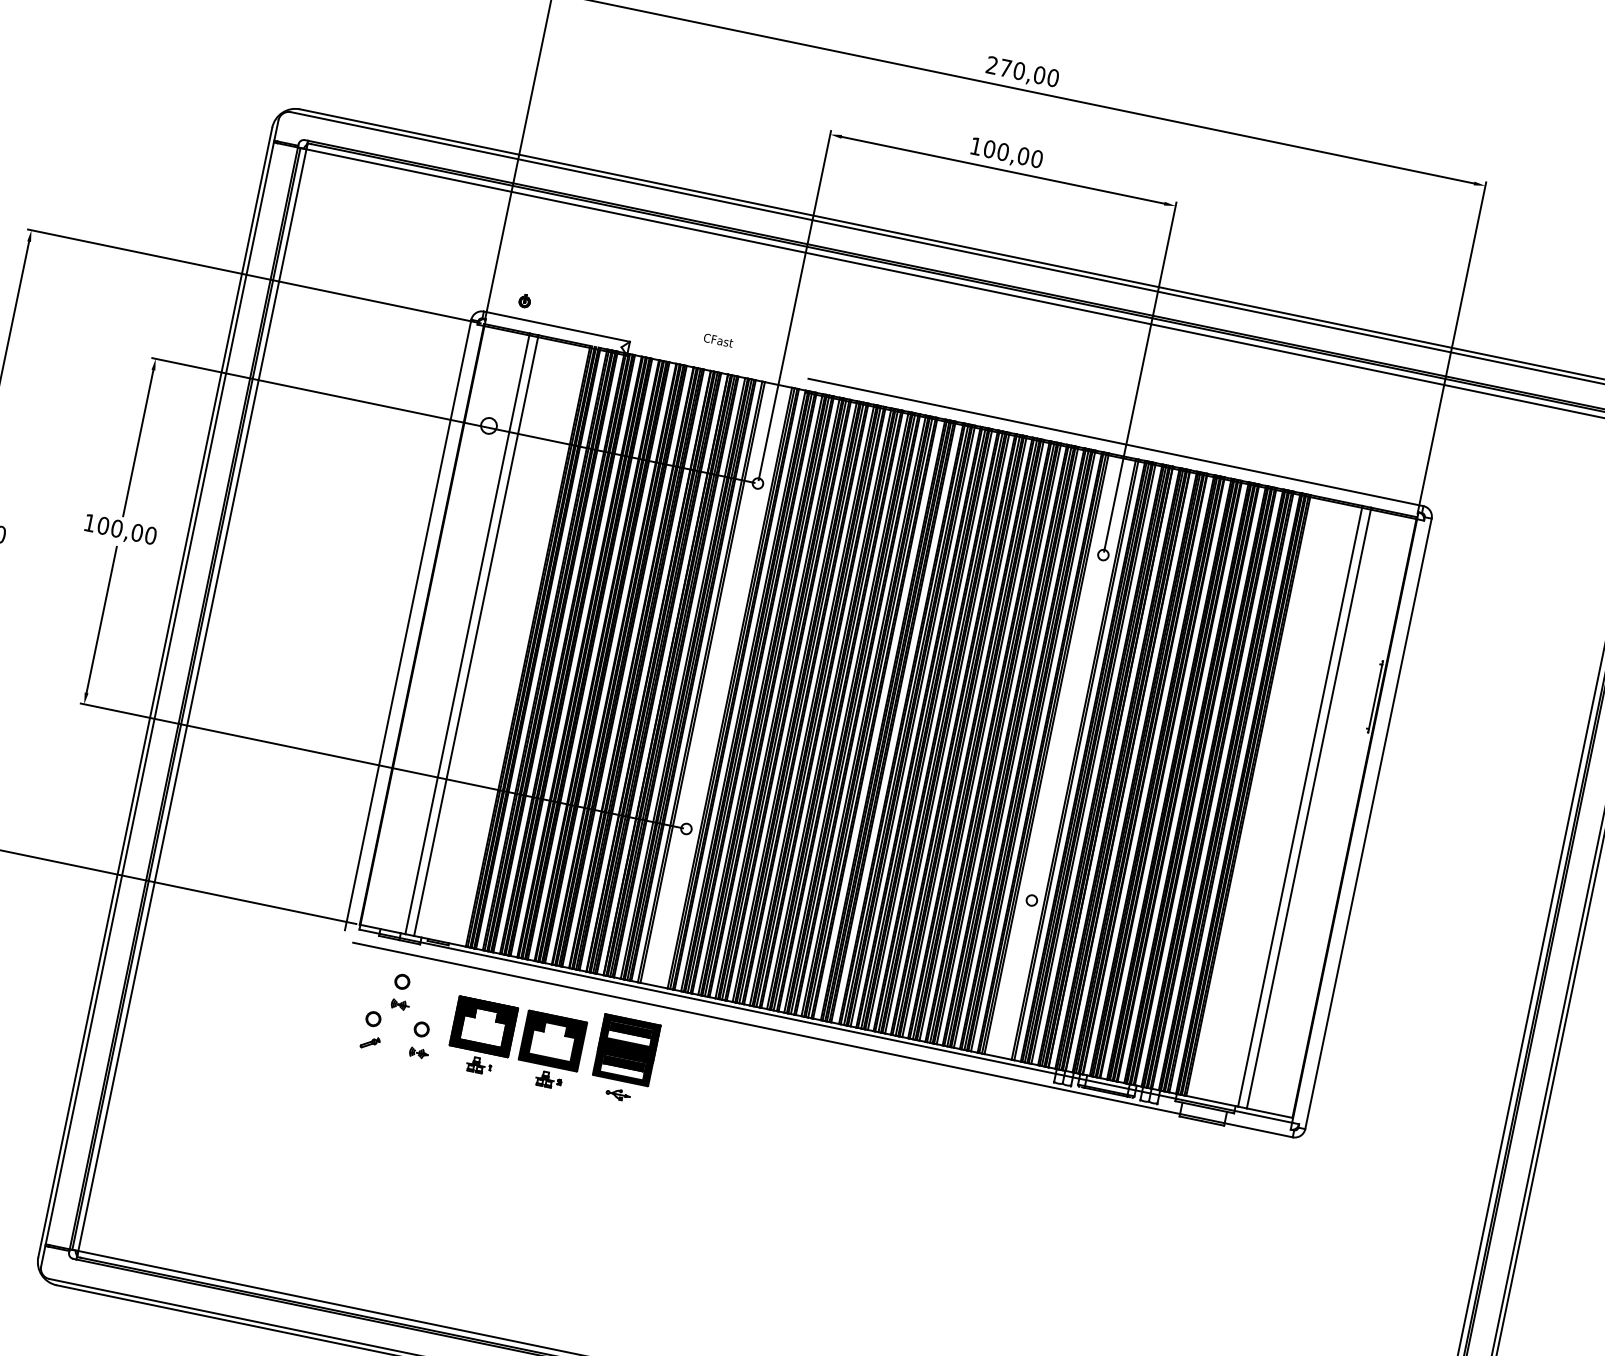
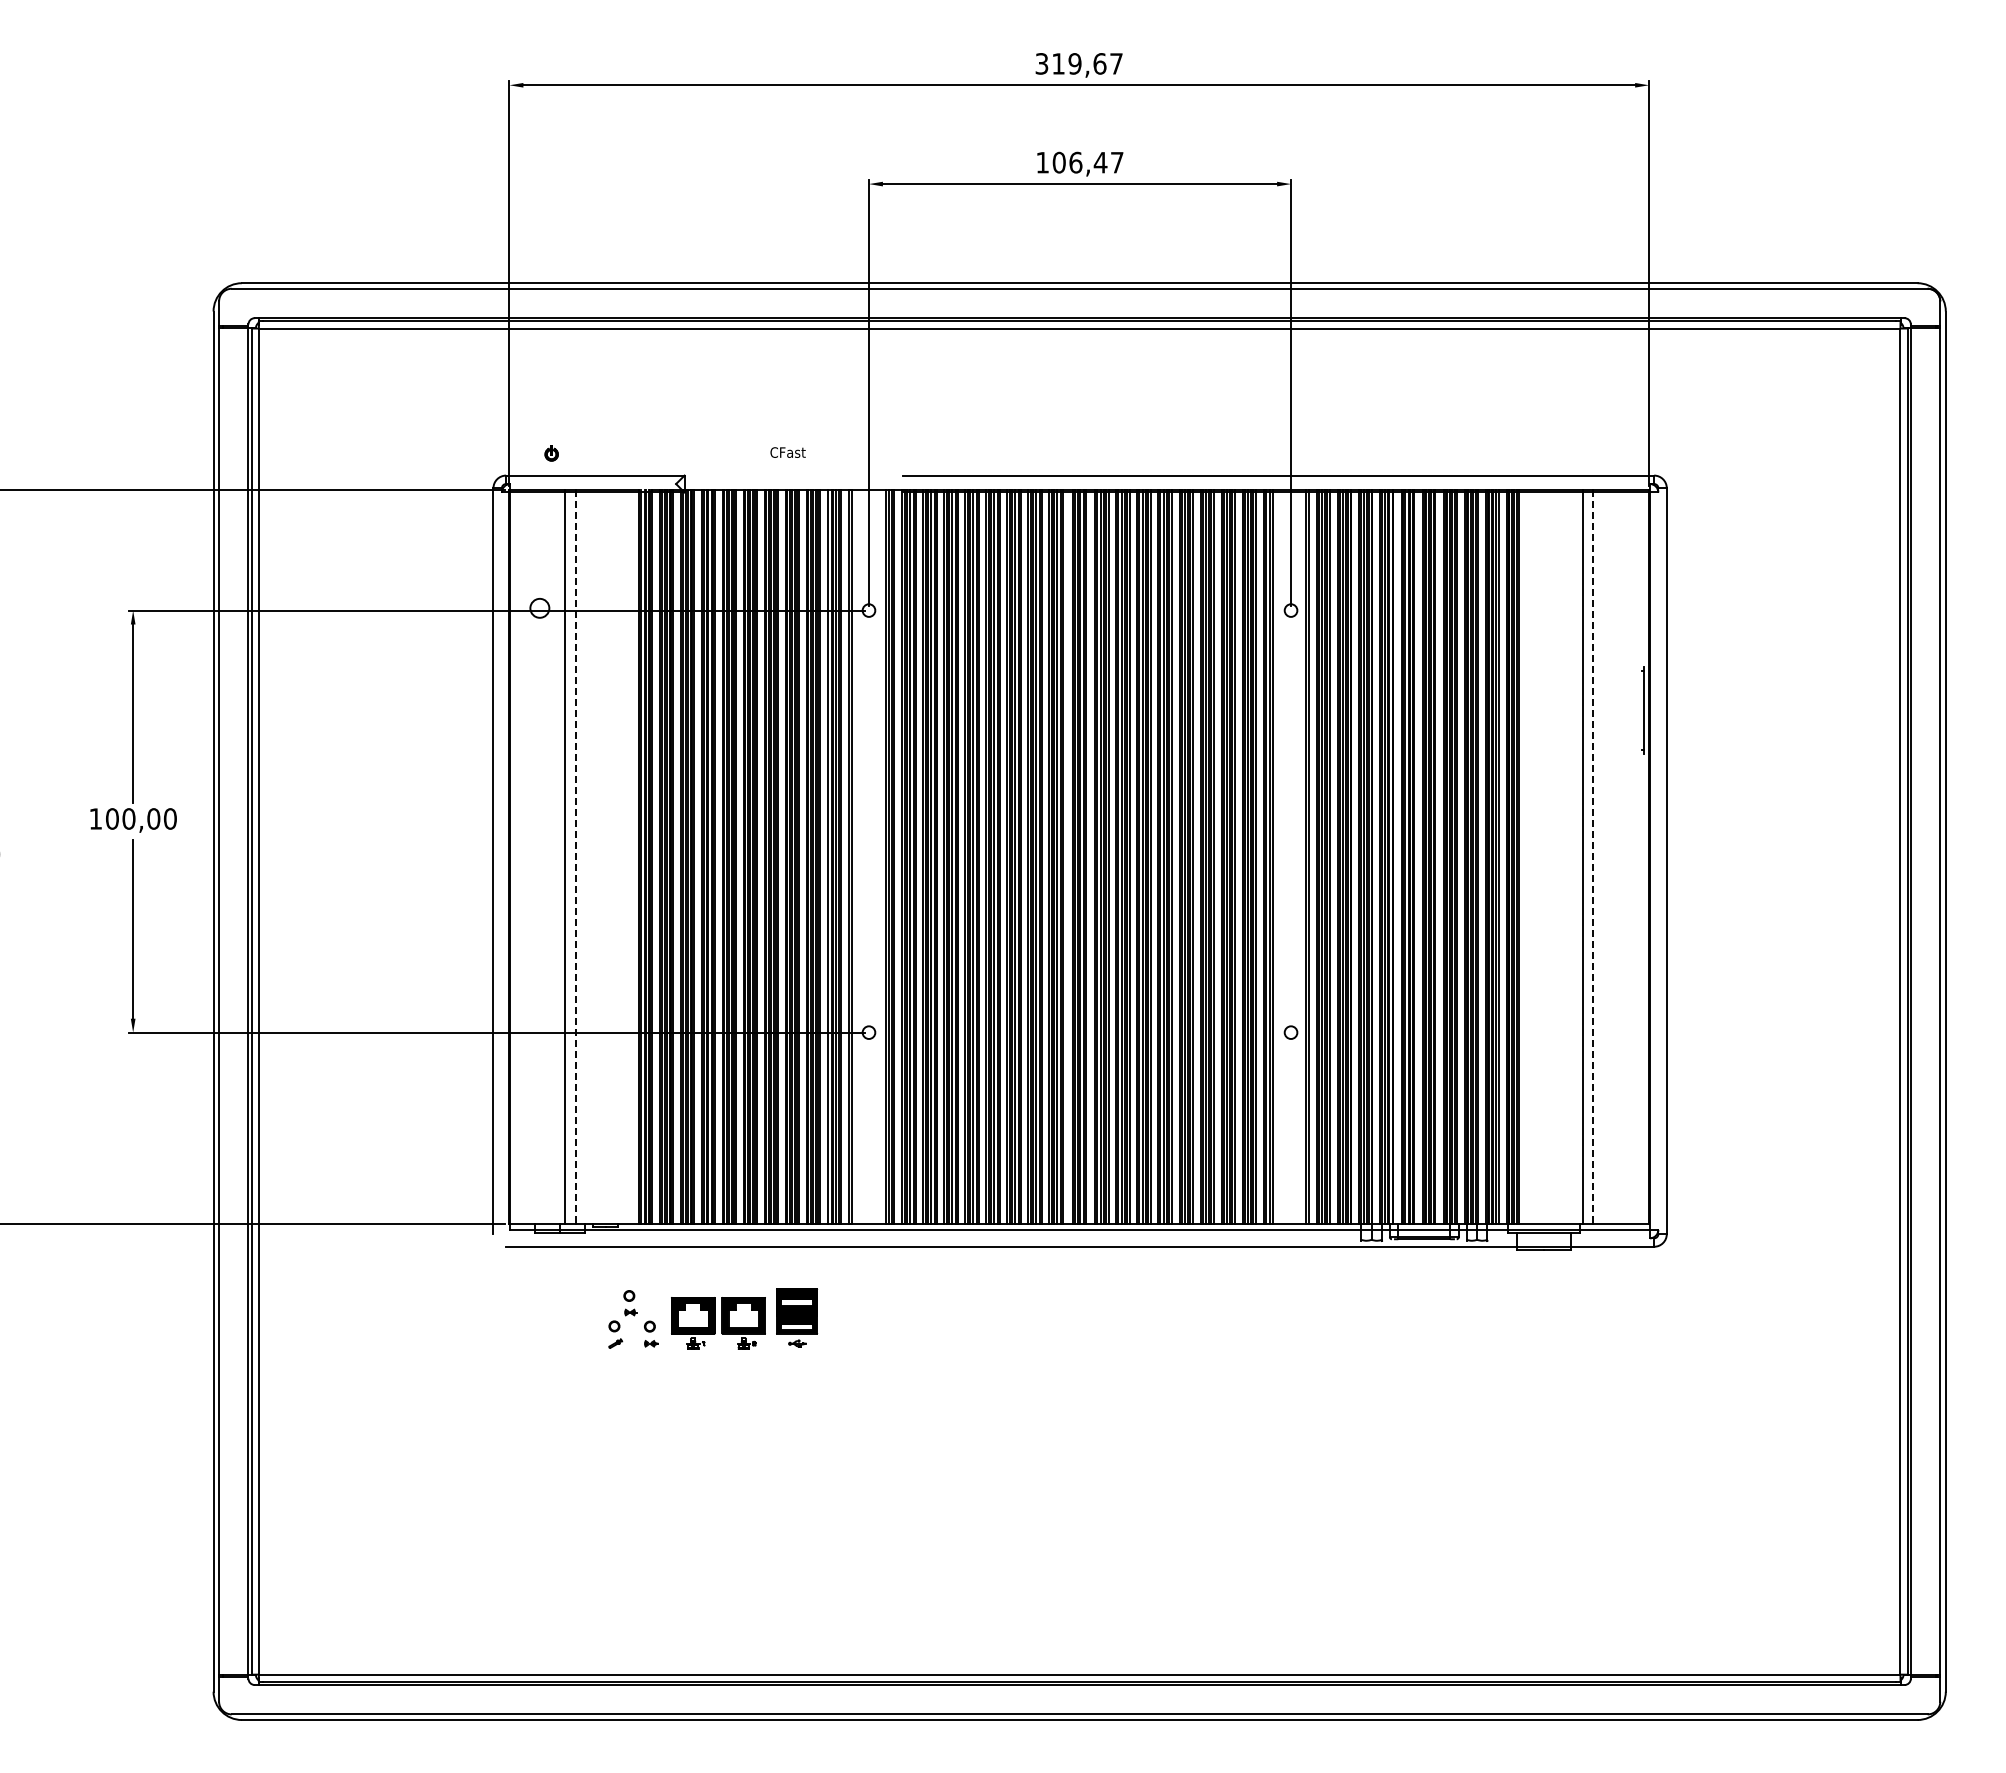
text: (1022, 71) -> (1078, 63), 270,00 -> 319,67
text: (1020, 155) -> (1096, 162), 100,00 -> 106,47
line: (475, 635) -> (575, 857), solid -> dashed
line: (1309, 808) -> (1593, 857), solid -> dashed
part: (510, 1036) -> (713, 1318), size x0.6

